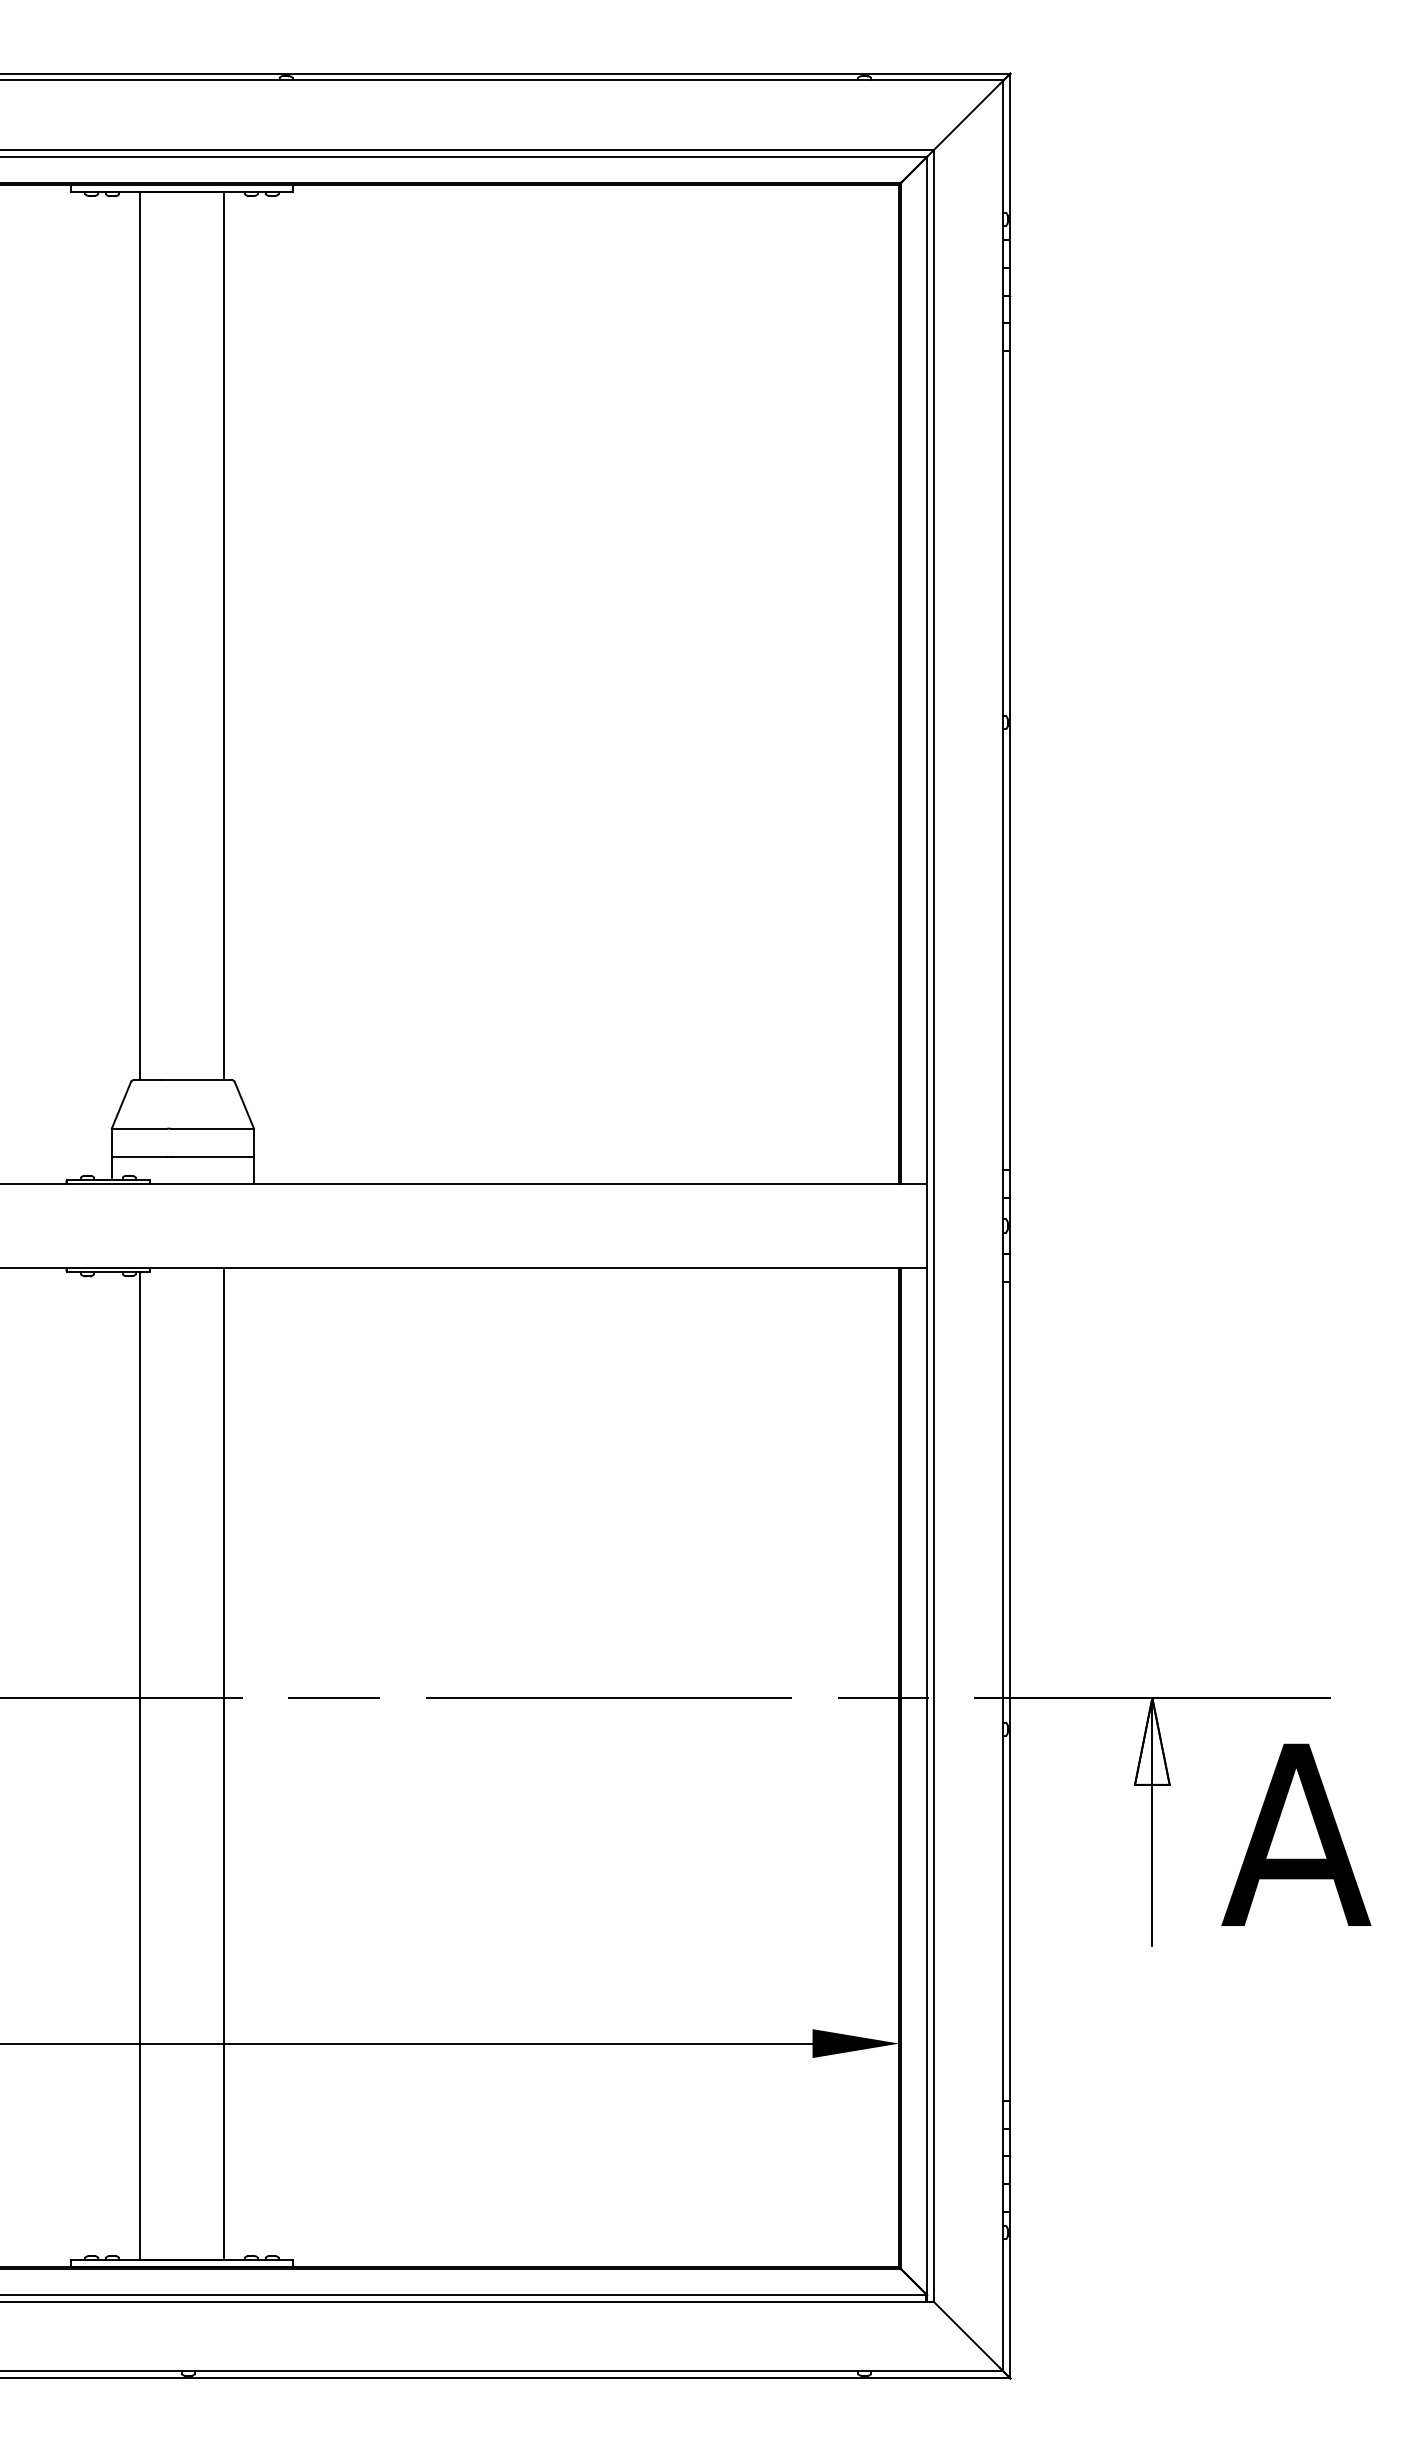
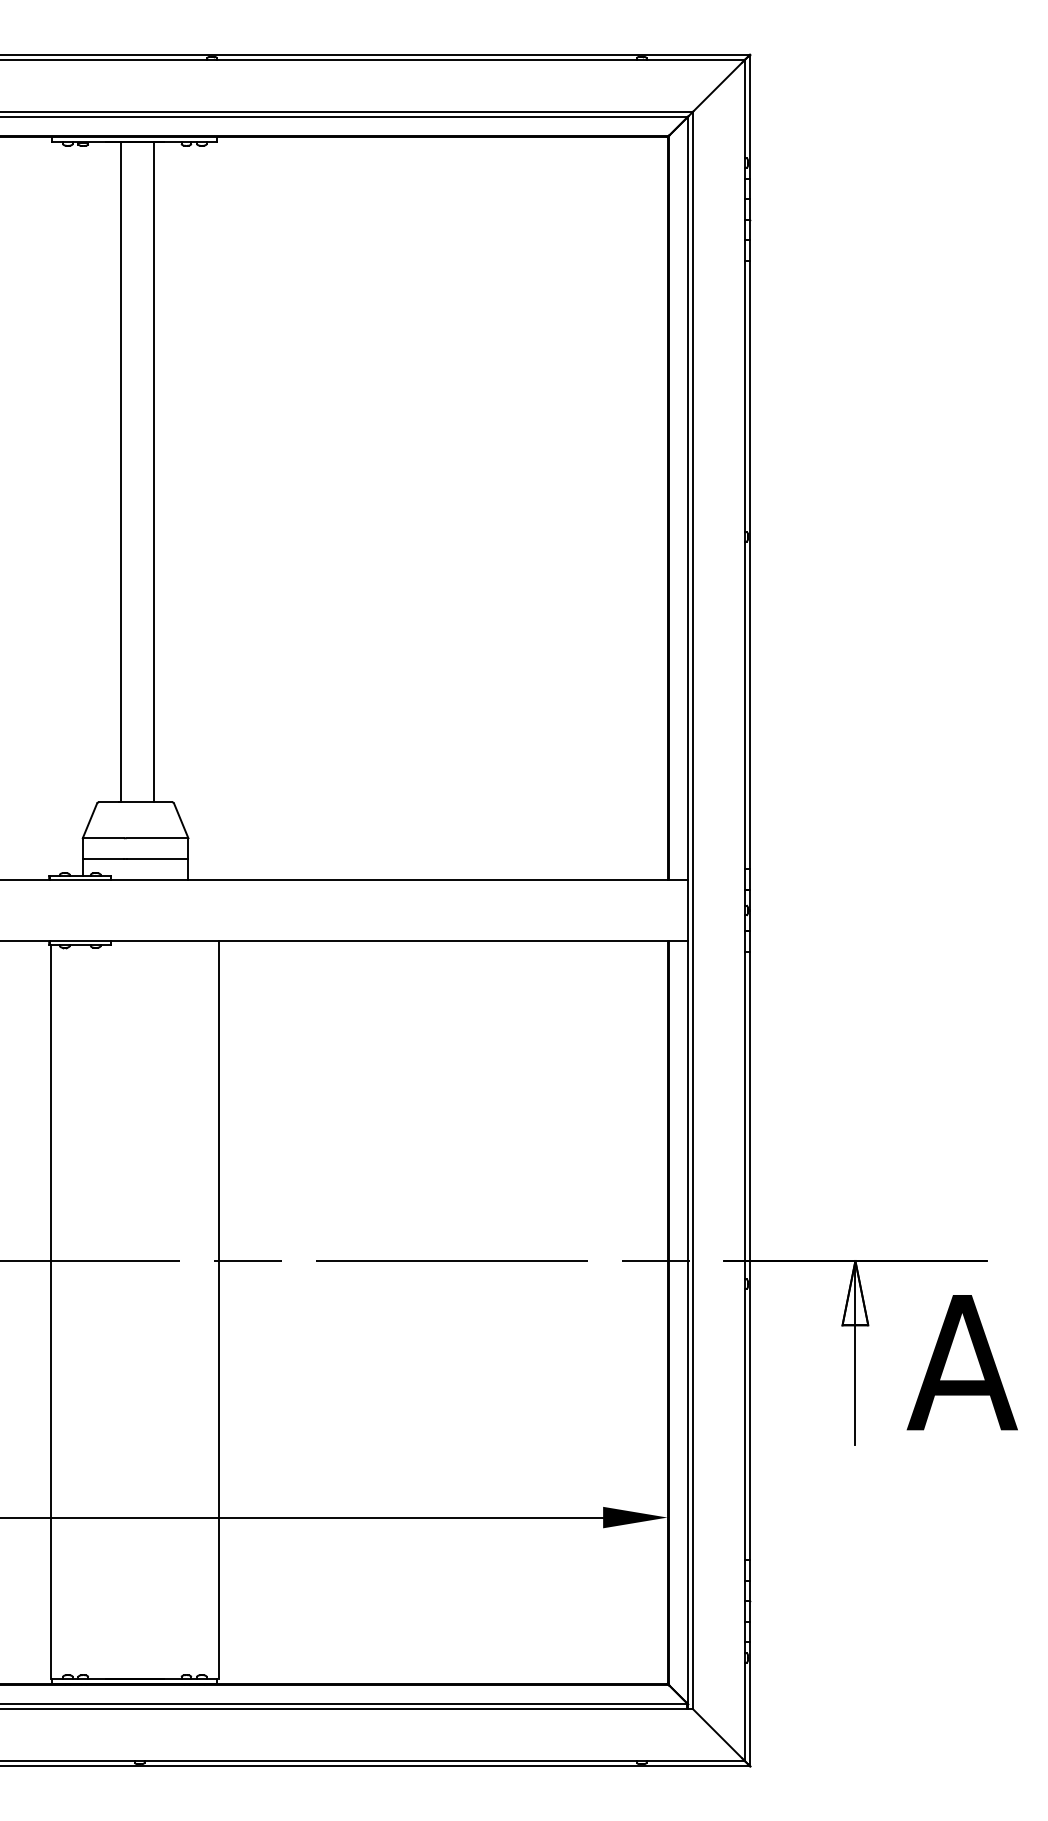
line: (140, 635) -> (154, 472), moved
line: (223, 635) -> (121, 472), moved
line: (223, 1763) -> (218, 1309), moved
line: (140, 1765) -> (50, 1311), moved

